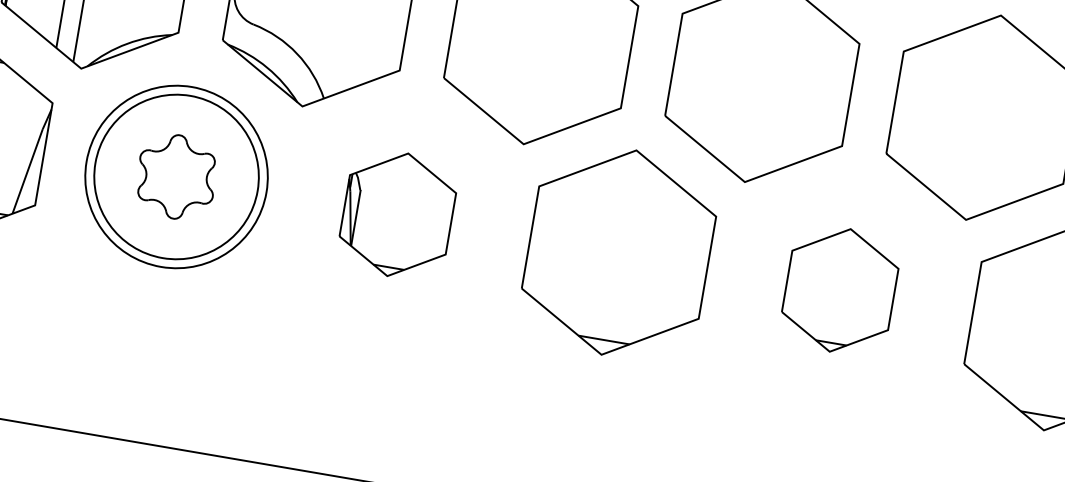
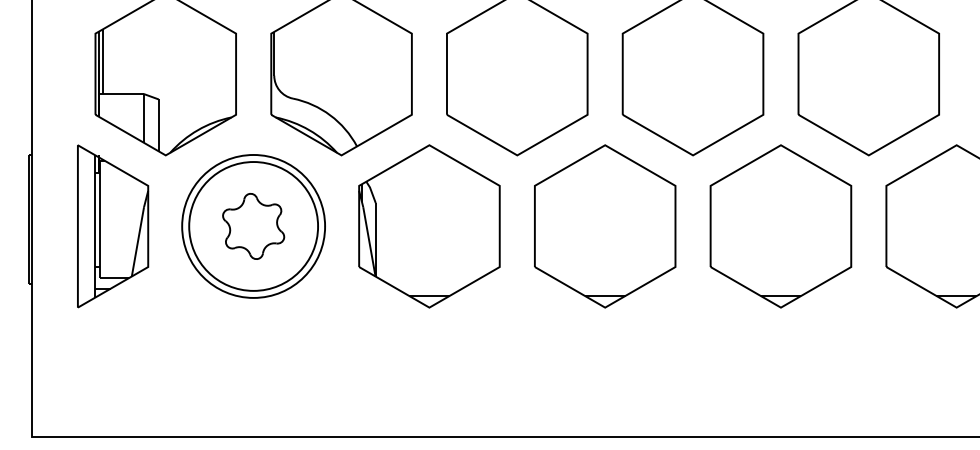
part: (397, 214) -> (429, 226), size x1.67
part: (839, 290) -> (780, 226), size x1.67

